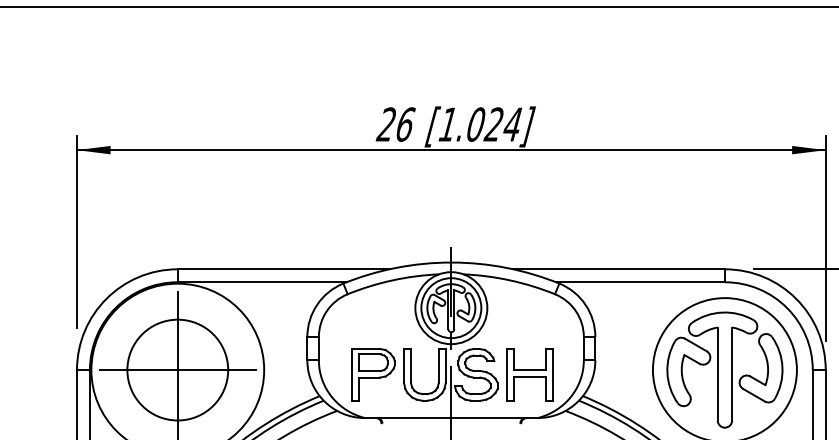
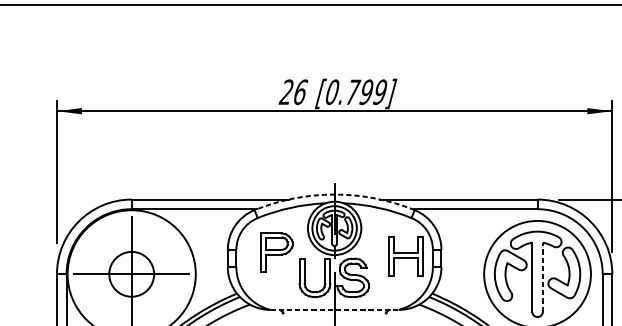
text: (480, 124) -> (356, 92), [1.024] -> [0.799]
arc: (451, 262) -> (334, 194), solid -> dashed
circle: (177, 369) -> (131, 273), size x0.6
line: (732, 373) -> (543, 276), solid -> dashed
part: (373, 374) -> (276, 252), moved
part: (529, 374) -> (405, 256), moved
line: (451, 418) -> (334, 310), solid -> dashed

